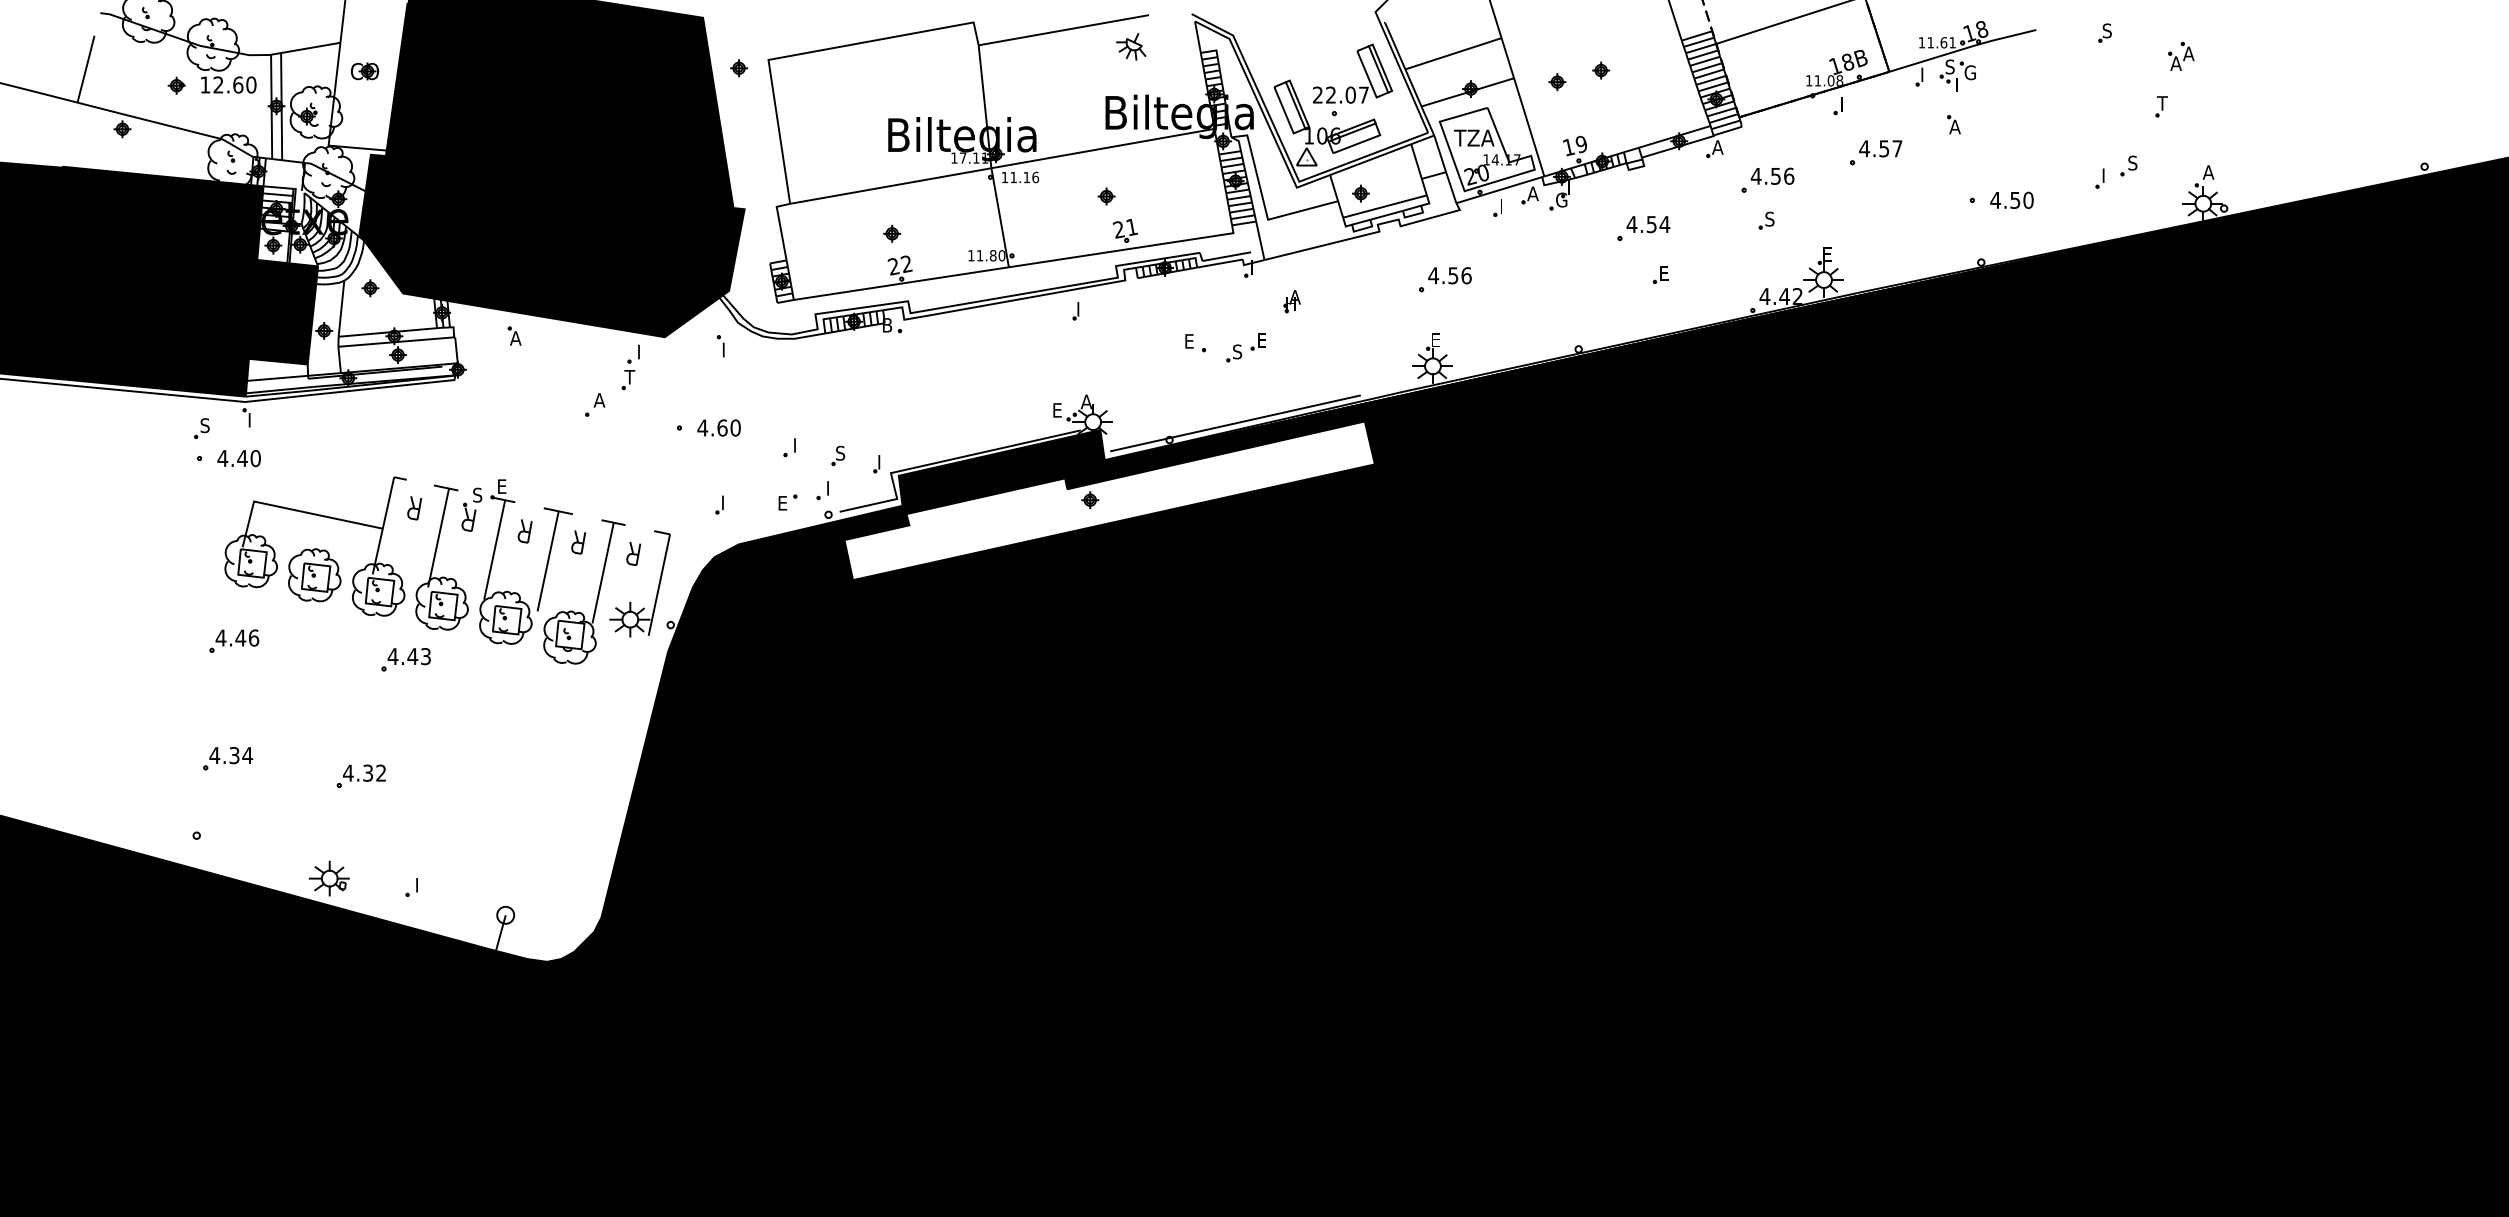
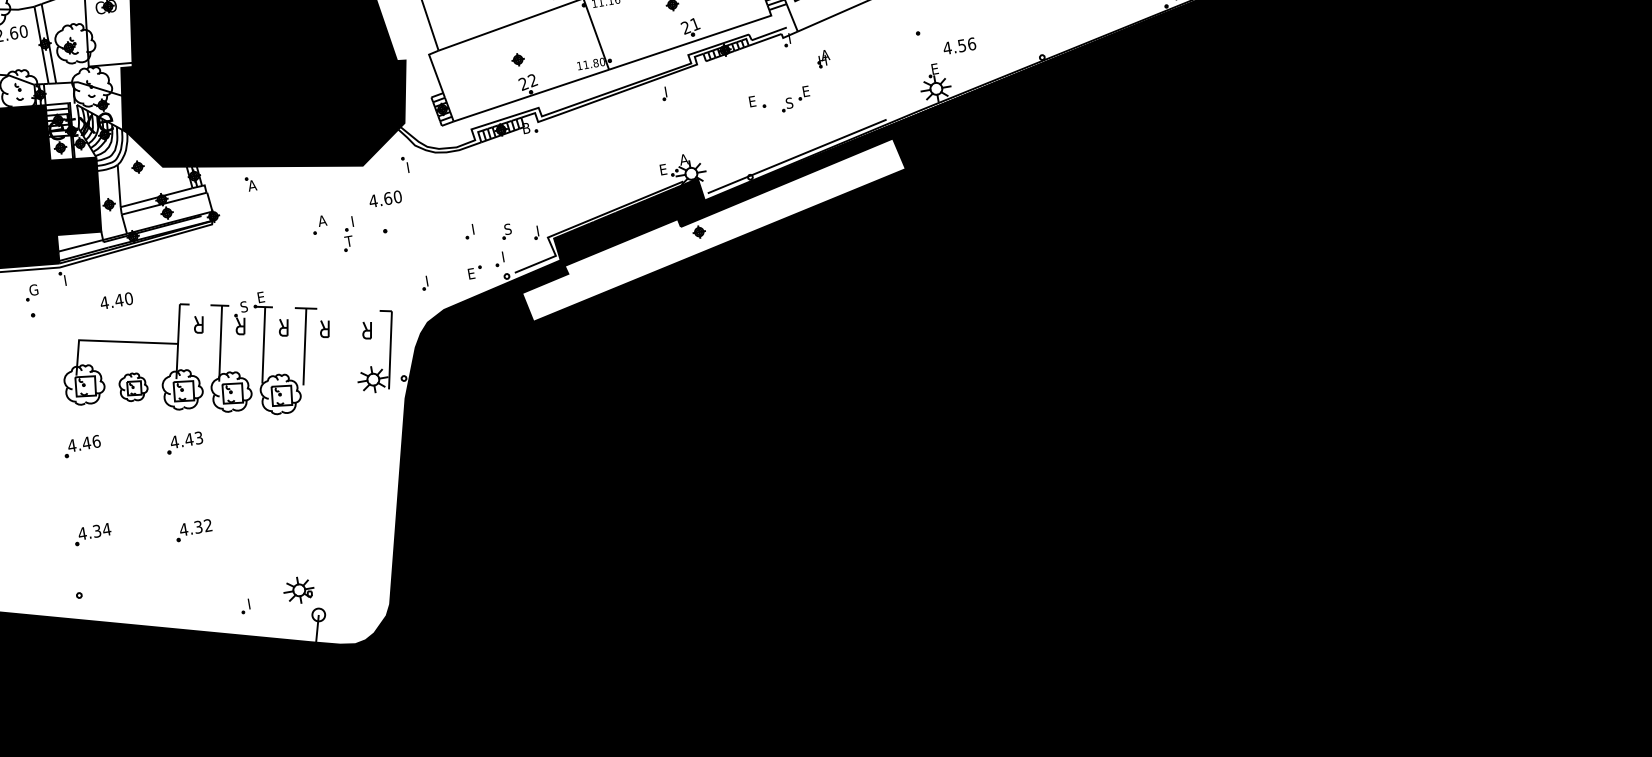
text: (1449, 275) -> (959, 46), moved
part: (630, 367) -> (348, 234), moved
text: (205, 425) -> (33, 290), S -> G
text: (718, 427) -> (385, 198), moved
text: (238, 458) -> (116, 300), moved
part: (314, 575) -> (133, 387), size x0.7
part: (597, 593) -> (345, 364), removed
part: (405, 659) -> (184, 442), moved
part: (328, 878) -> (298, 590), moved

